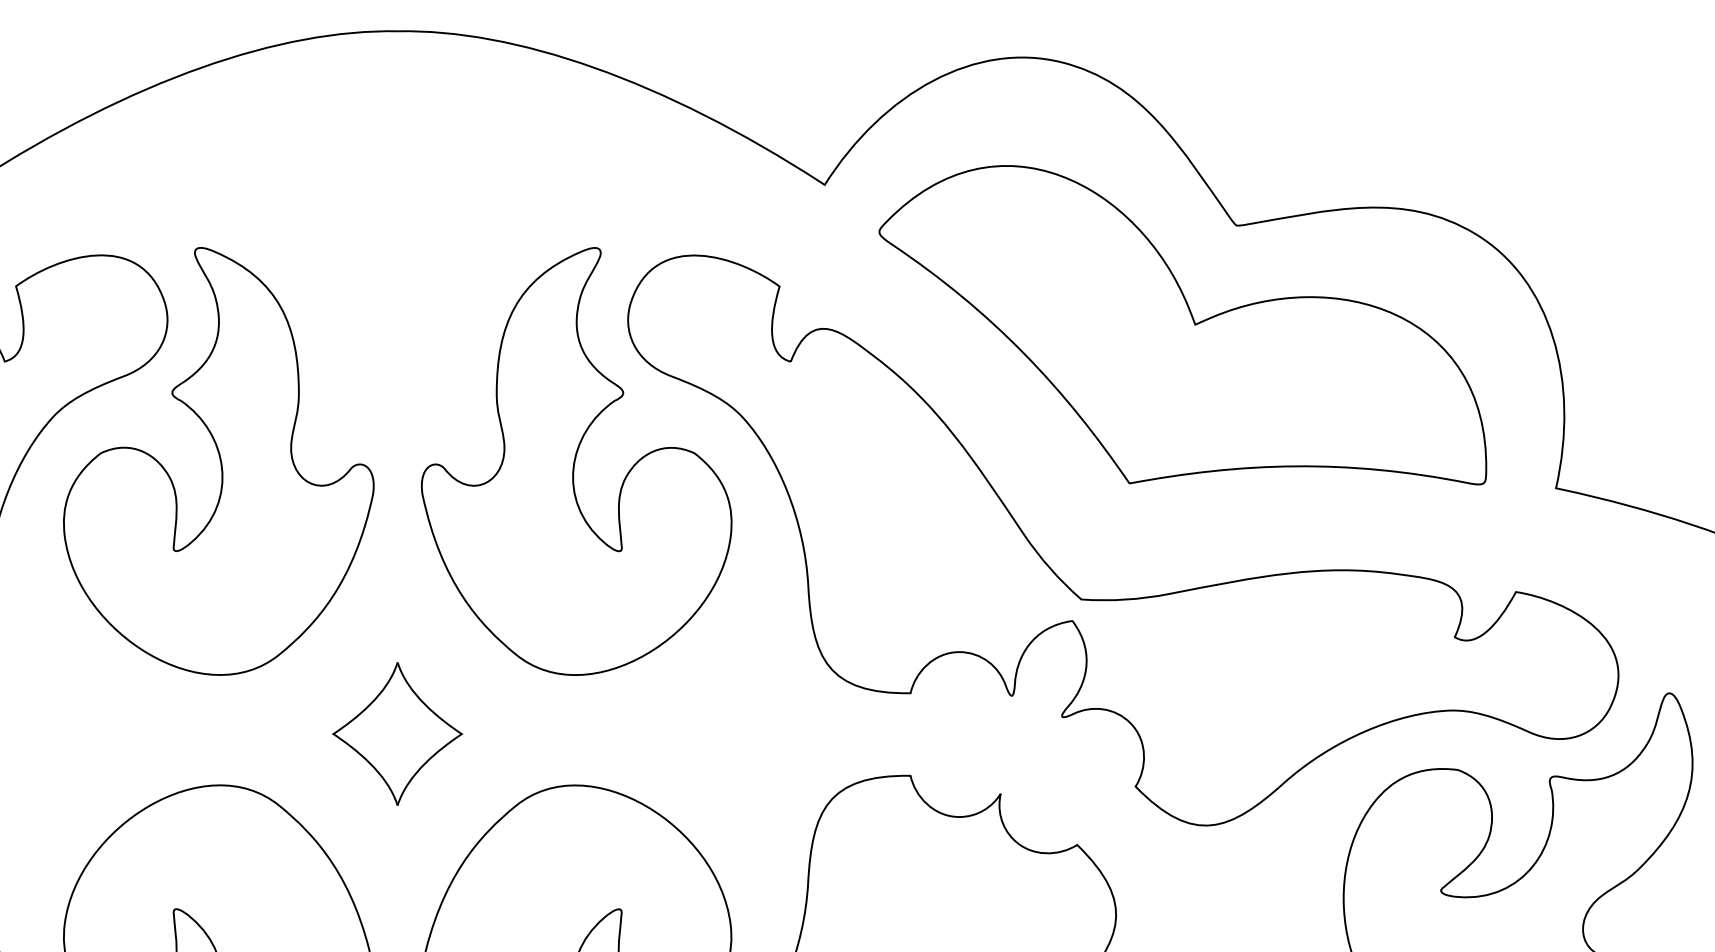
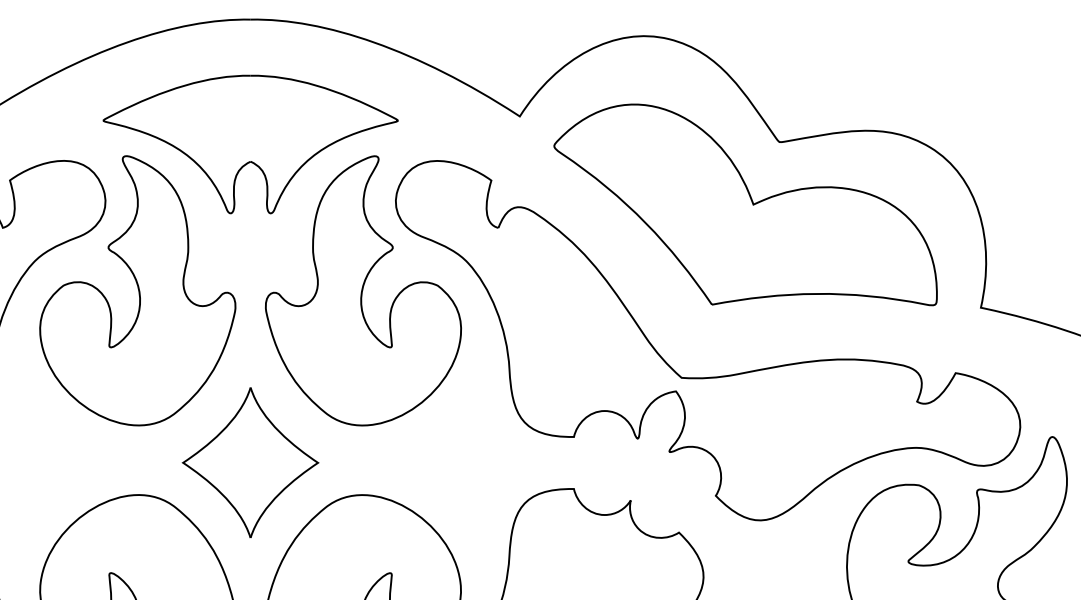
part: (397, 229) -> (250, 144), added
part: (397, 733) -> (250, 462), size x1.67

